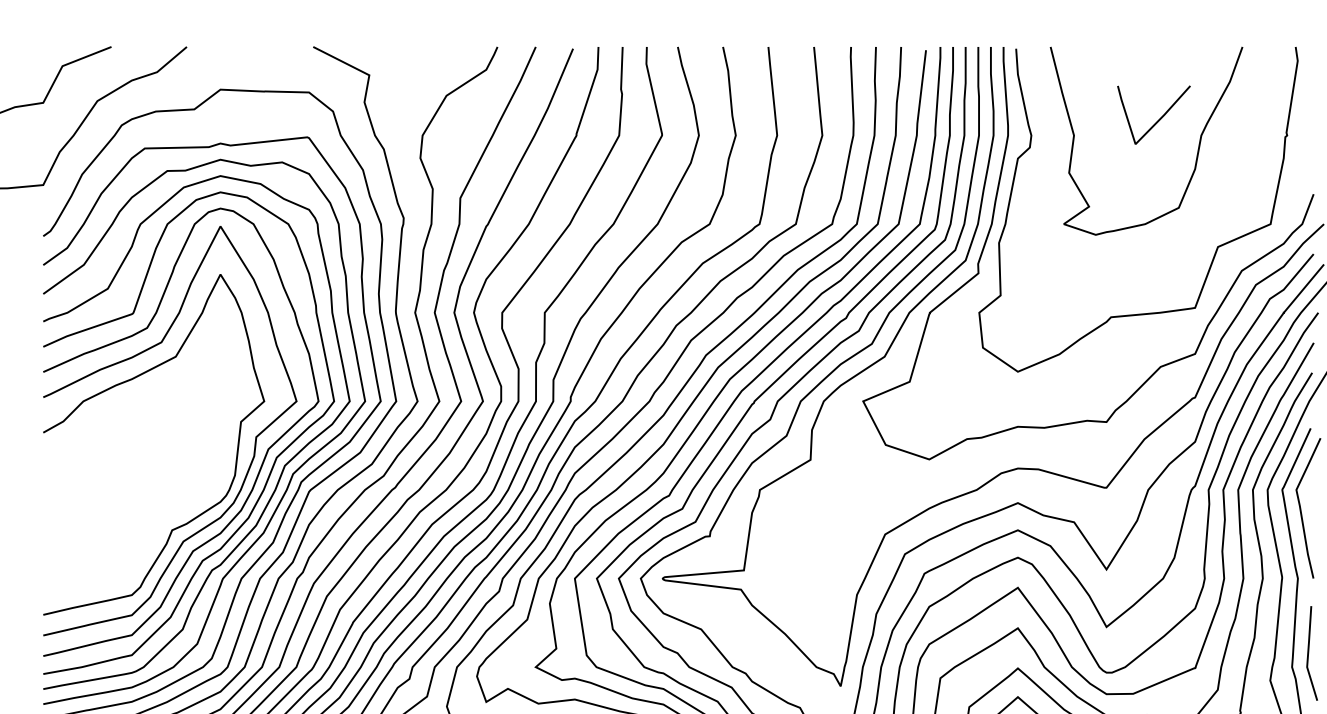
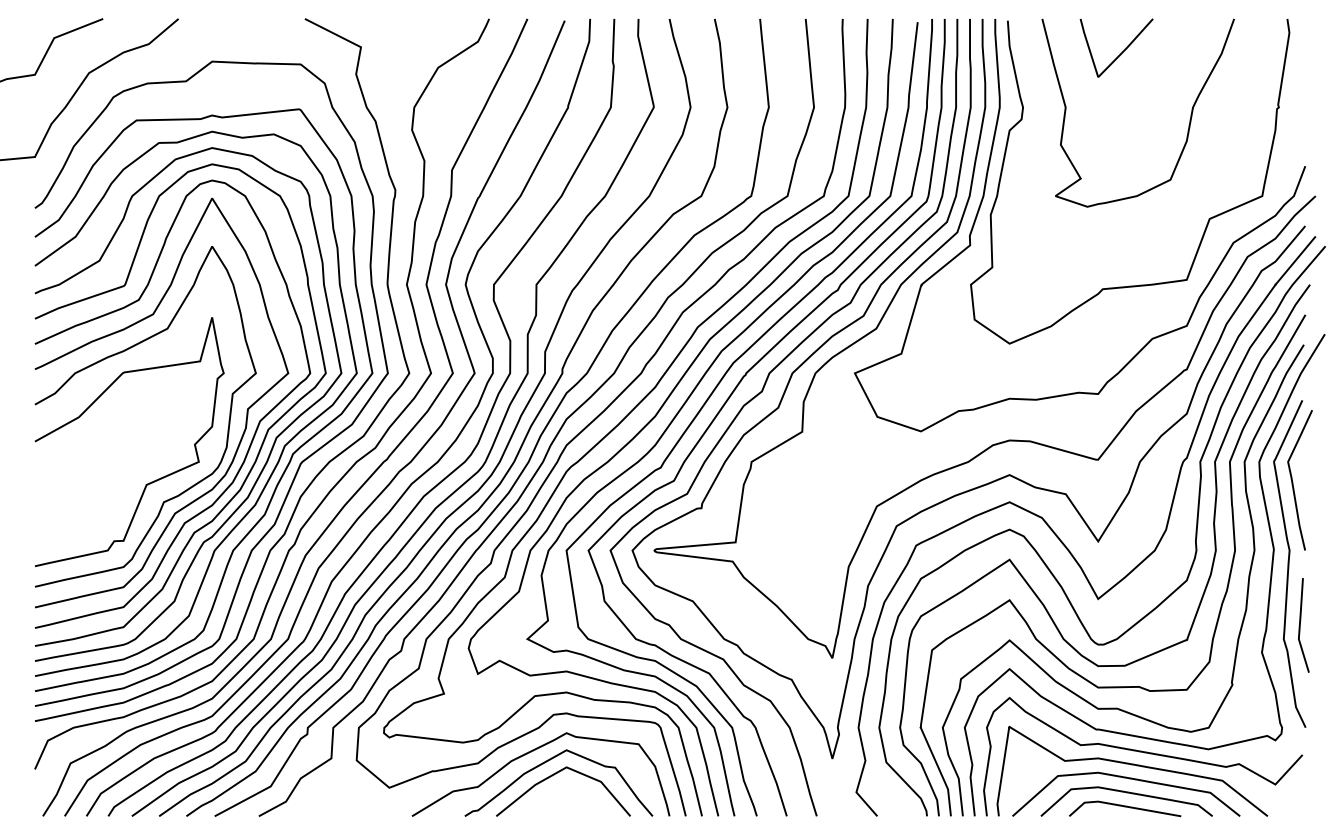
line: (1158, 119) -> (1121, 52), moved
curve: (157, 510) -> (149, 482), added

